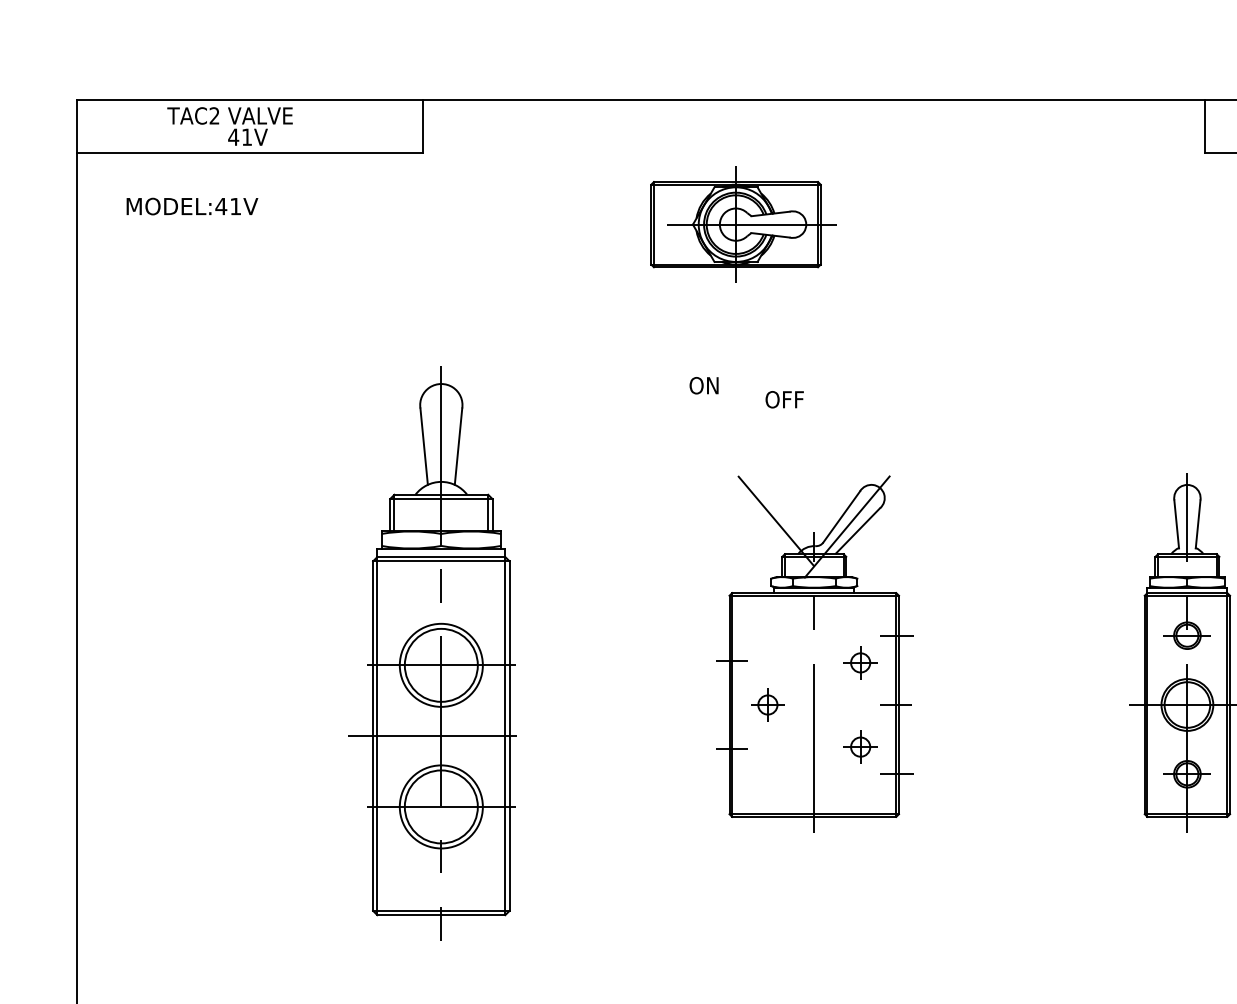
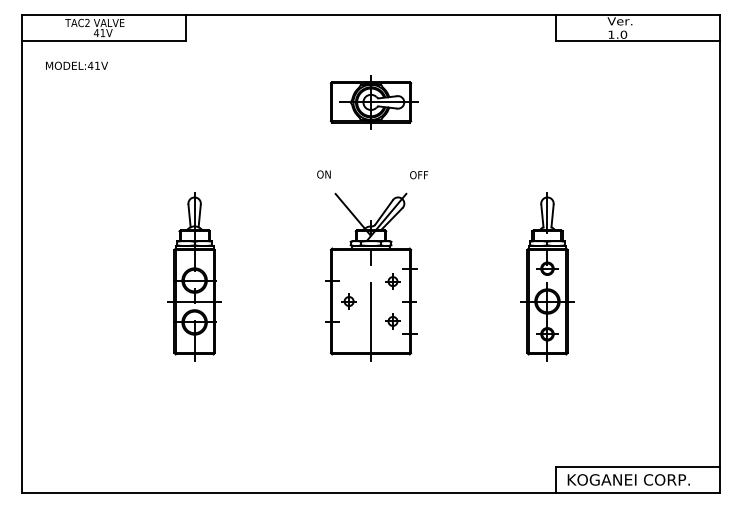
part: (741, 224) -> (373, 102), moved
text: (703, 385) -> (323, 174), moved
text: (785, 400) -> (419, 175), moved
part: (440, 652) -> (194, 276), size x0.62

